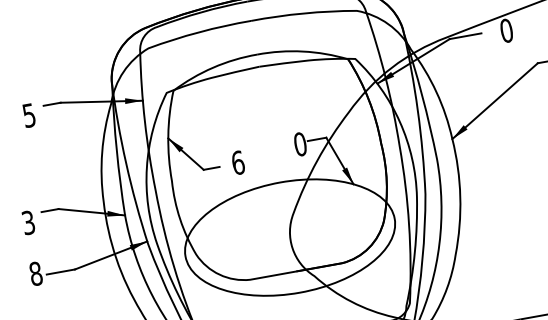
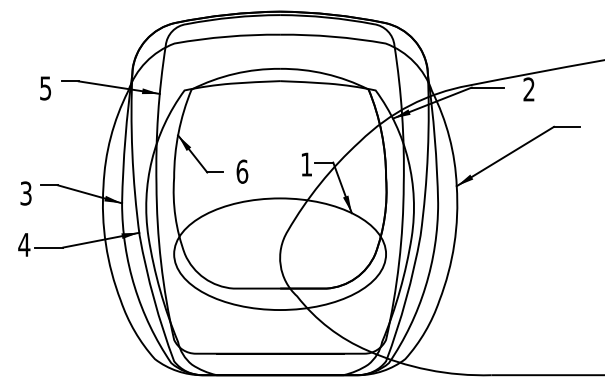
text: (506, 30) -> (528, 89), 0 -> 2
text: (300, 144) -> (306, 164), 0 -> 1
text: (36, 273) -> (24, 244), 8 -> 4

